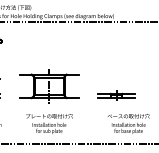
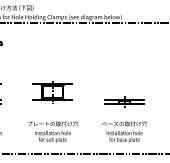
part: (49, 86) -> (53, 92), size x0.62
text: (128, 123) -> (124, 131), moved

